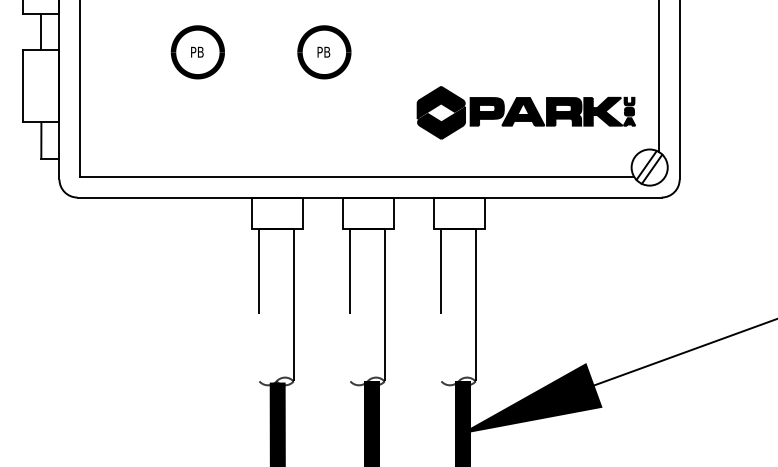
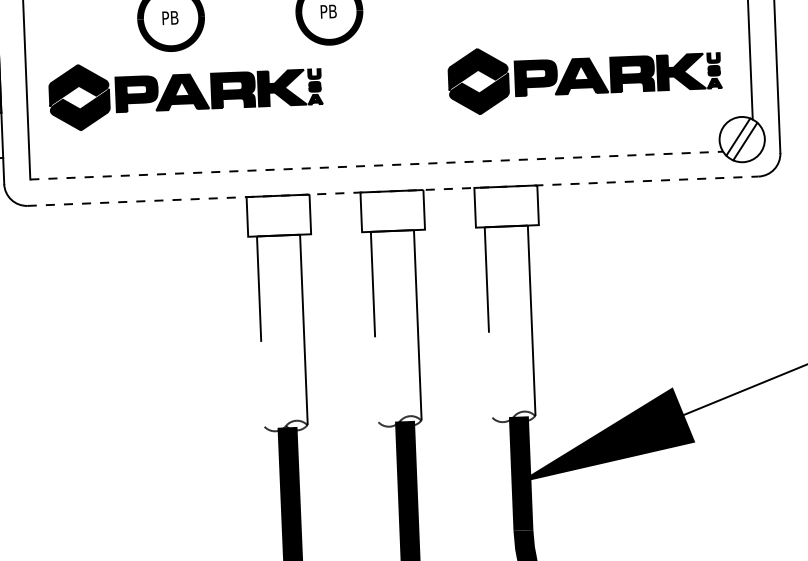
part: (206, 112) -> (184, 92), added
line: (357, 176) -> (377, 165), solid -> dashed
line: (370, 197) -> (394, 191), solid -> dashed

